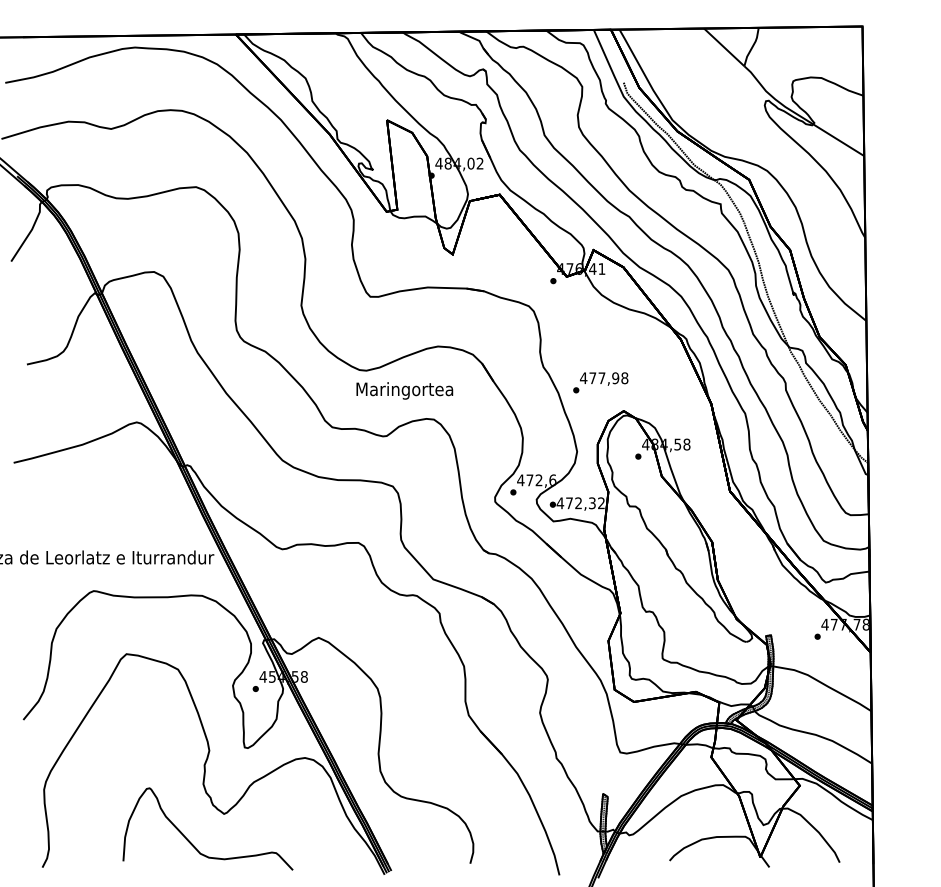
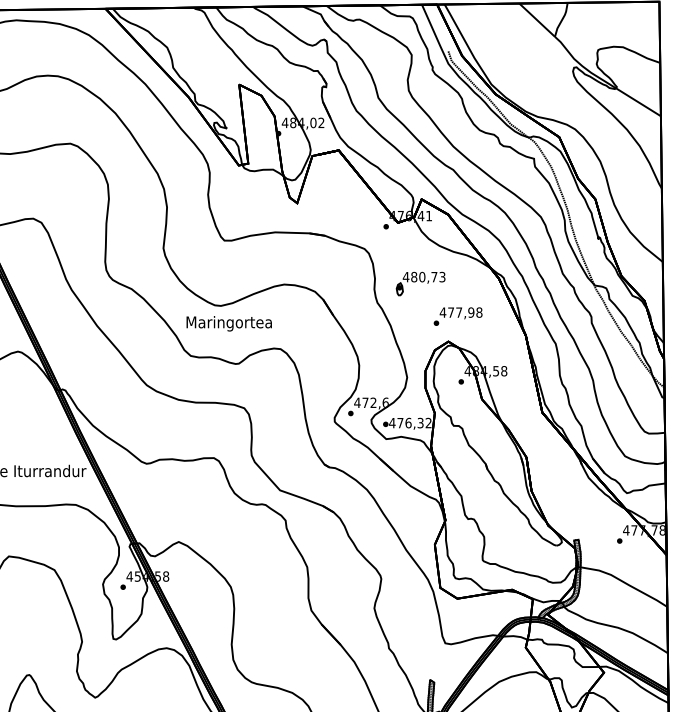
part: (592, 345) -> (420, 283), added
text: (600, 382) -> (457, 316), moved
text: (404, 390) -> (228, 323), moved
text: (578, 503) -> (408, 423), 472,32 -> 476,32

